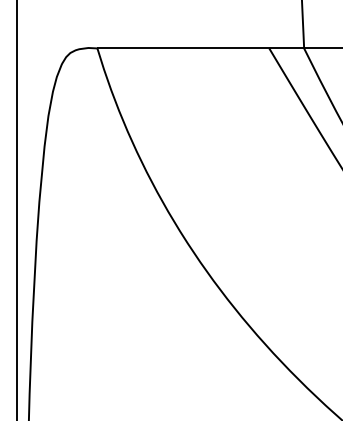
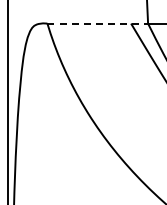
line: (202, 48) -> (98, 23), solid -> dashed

